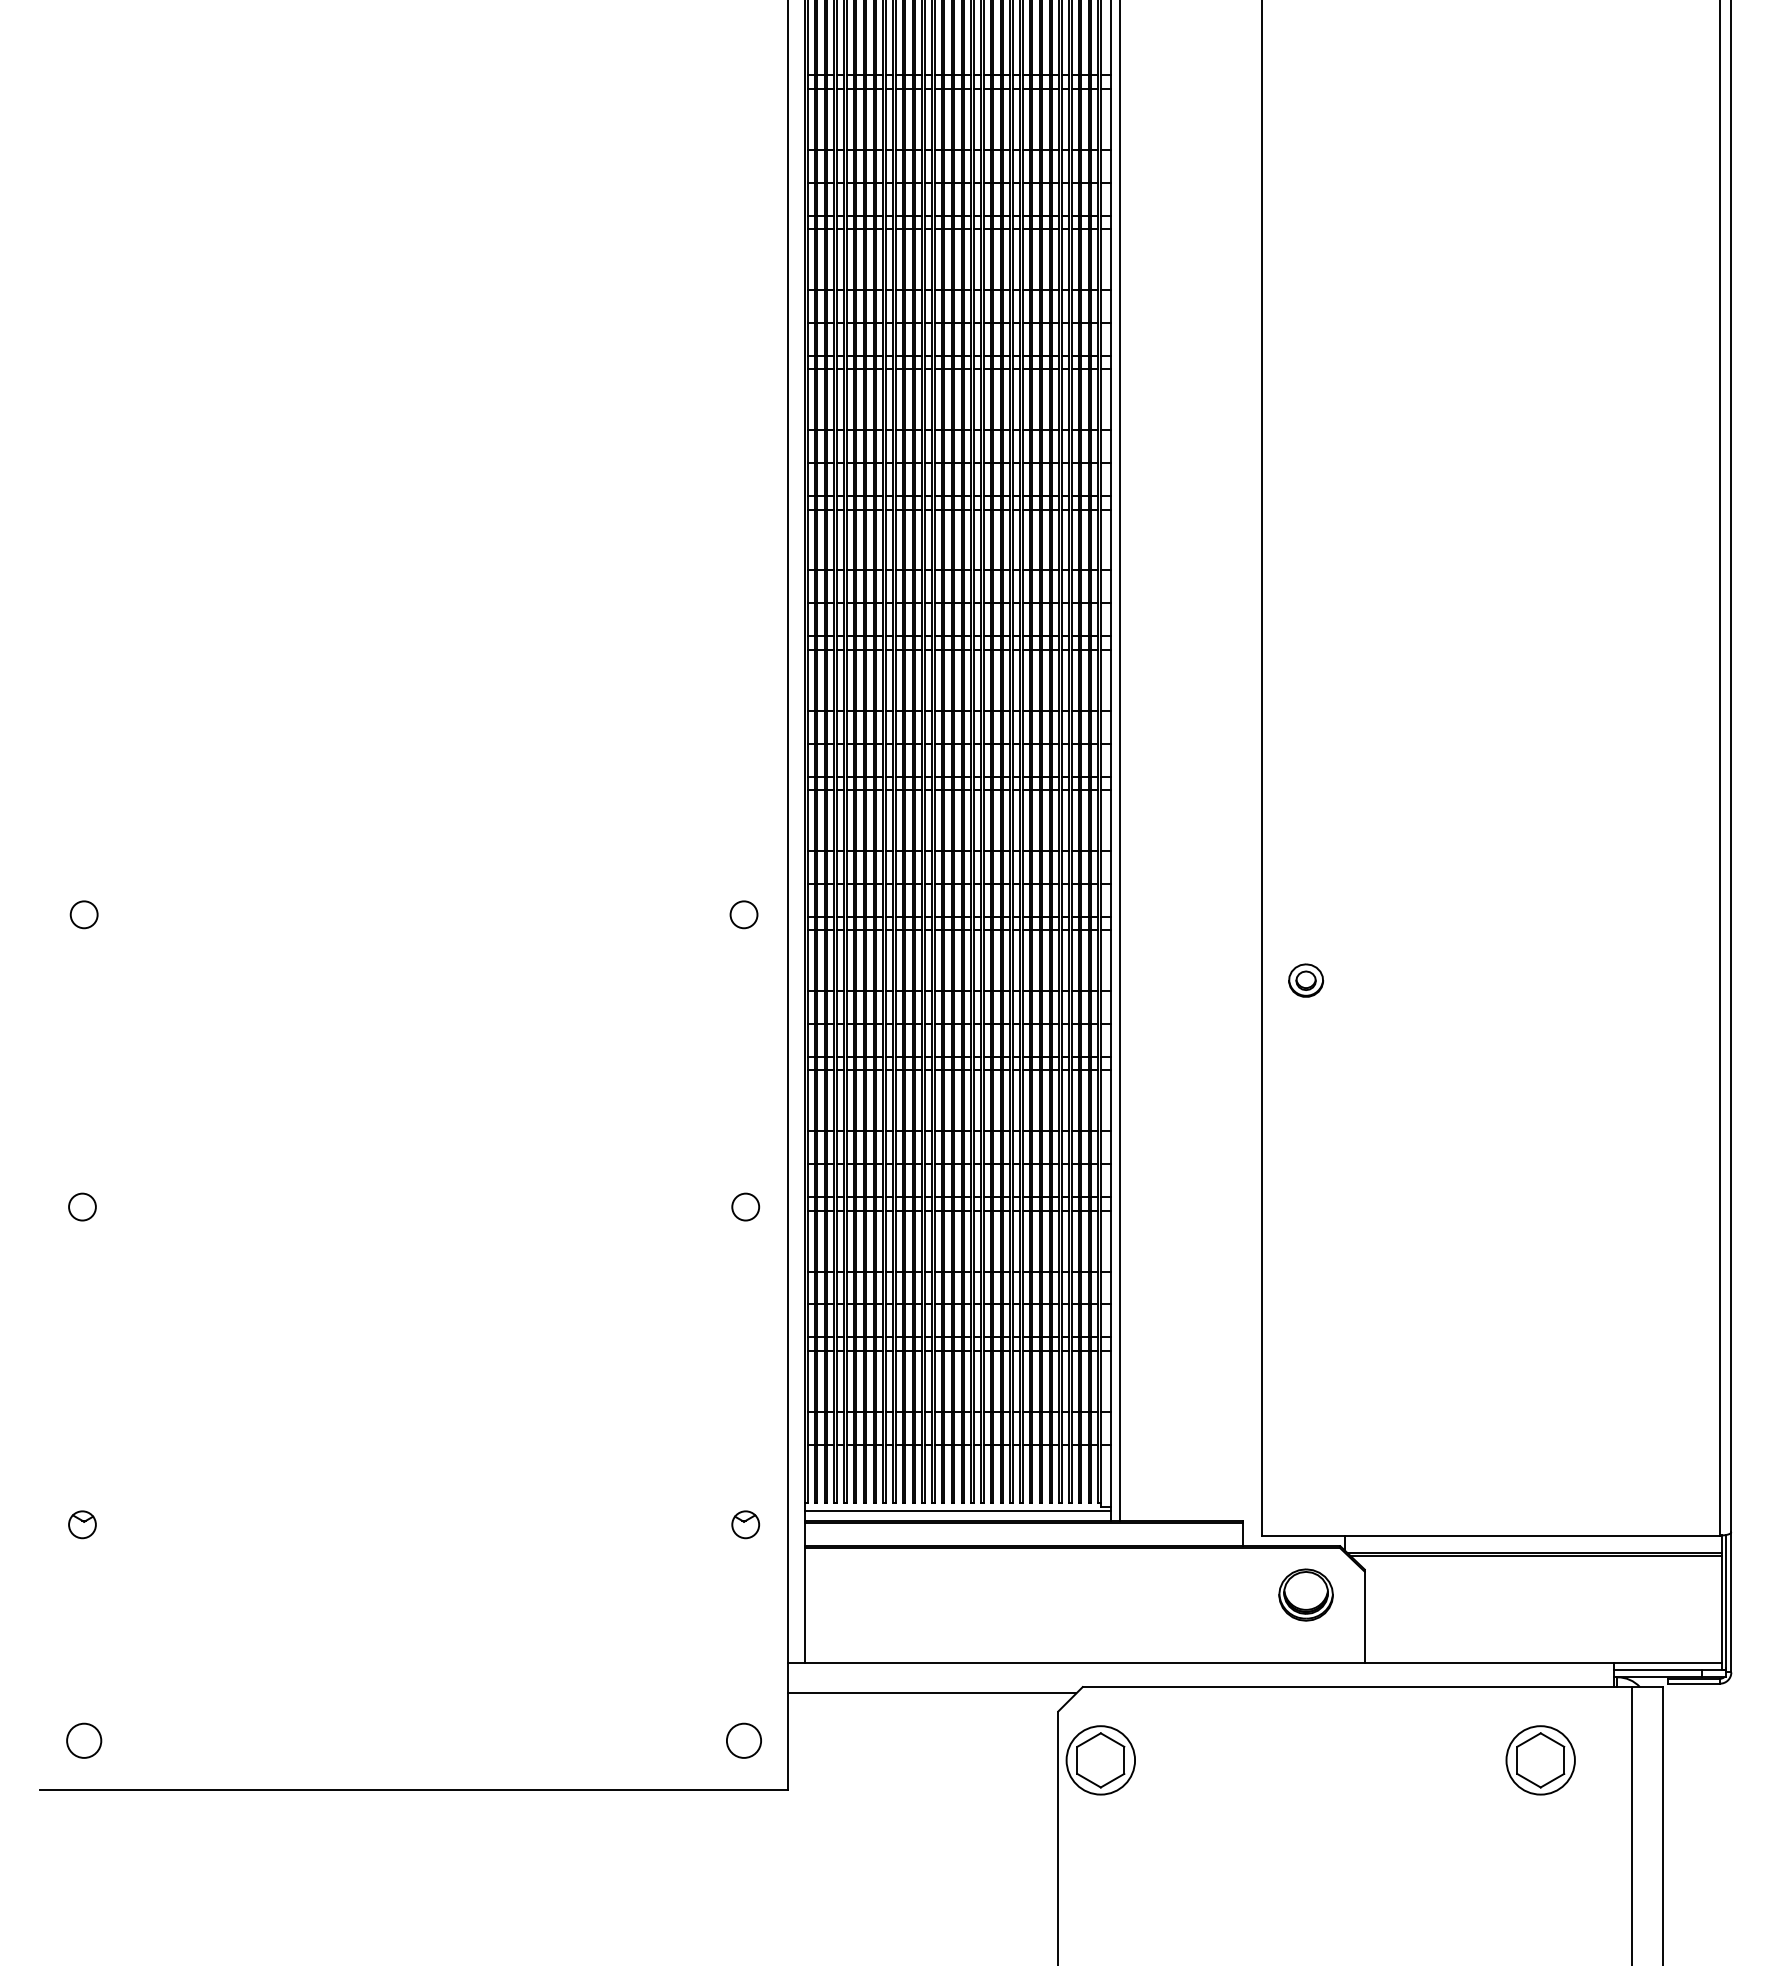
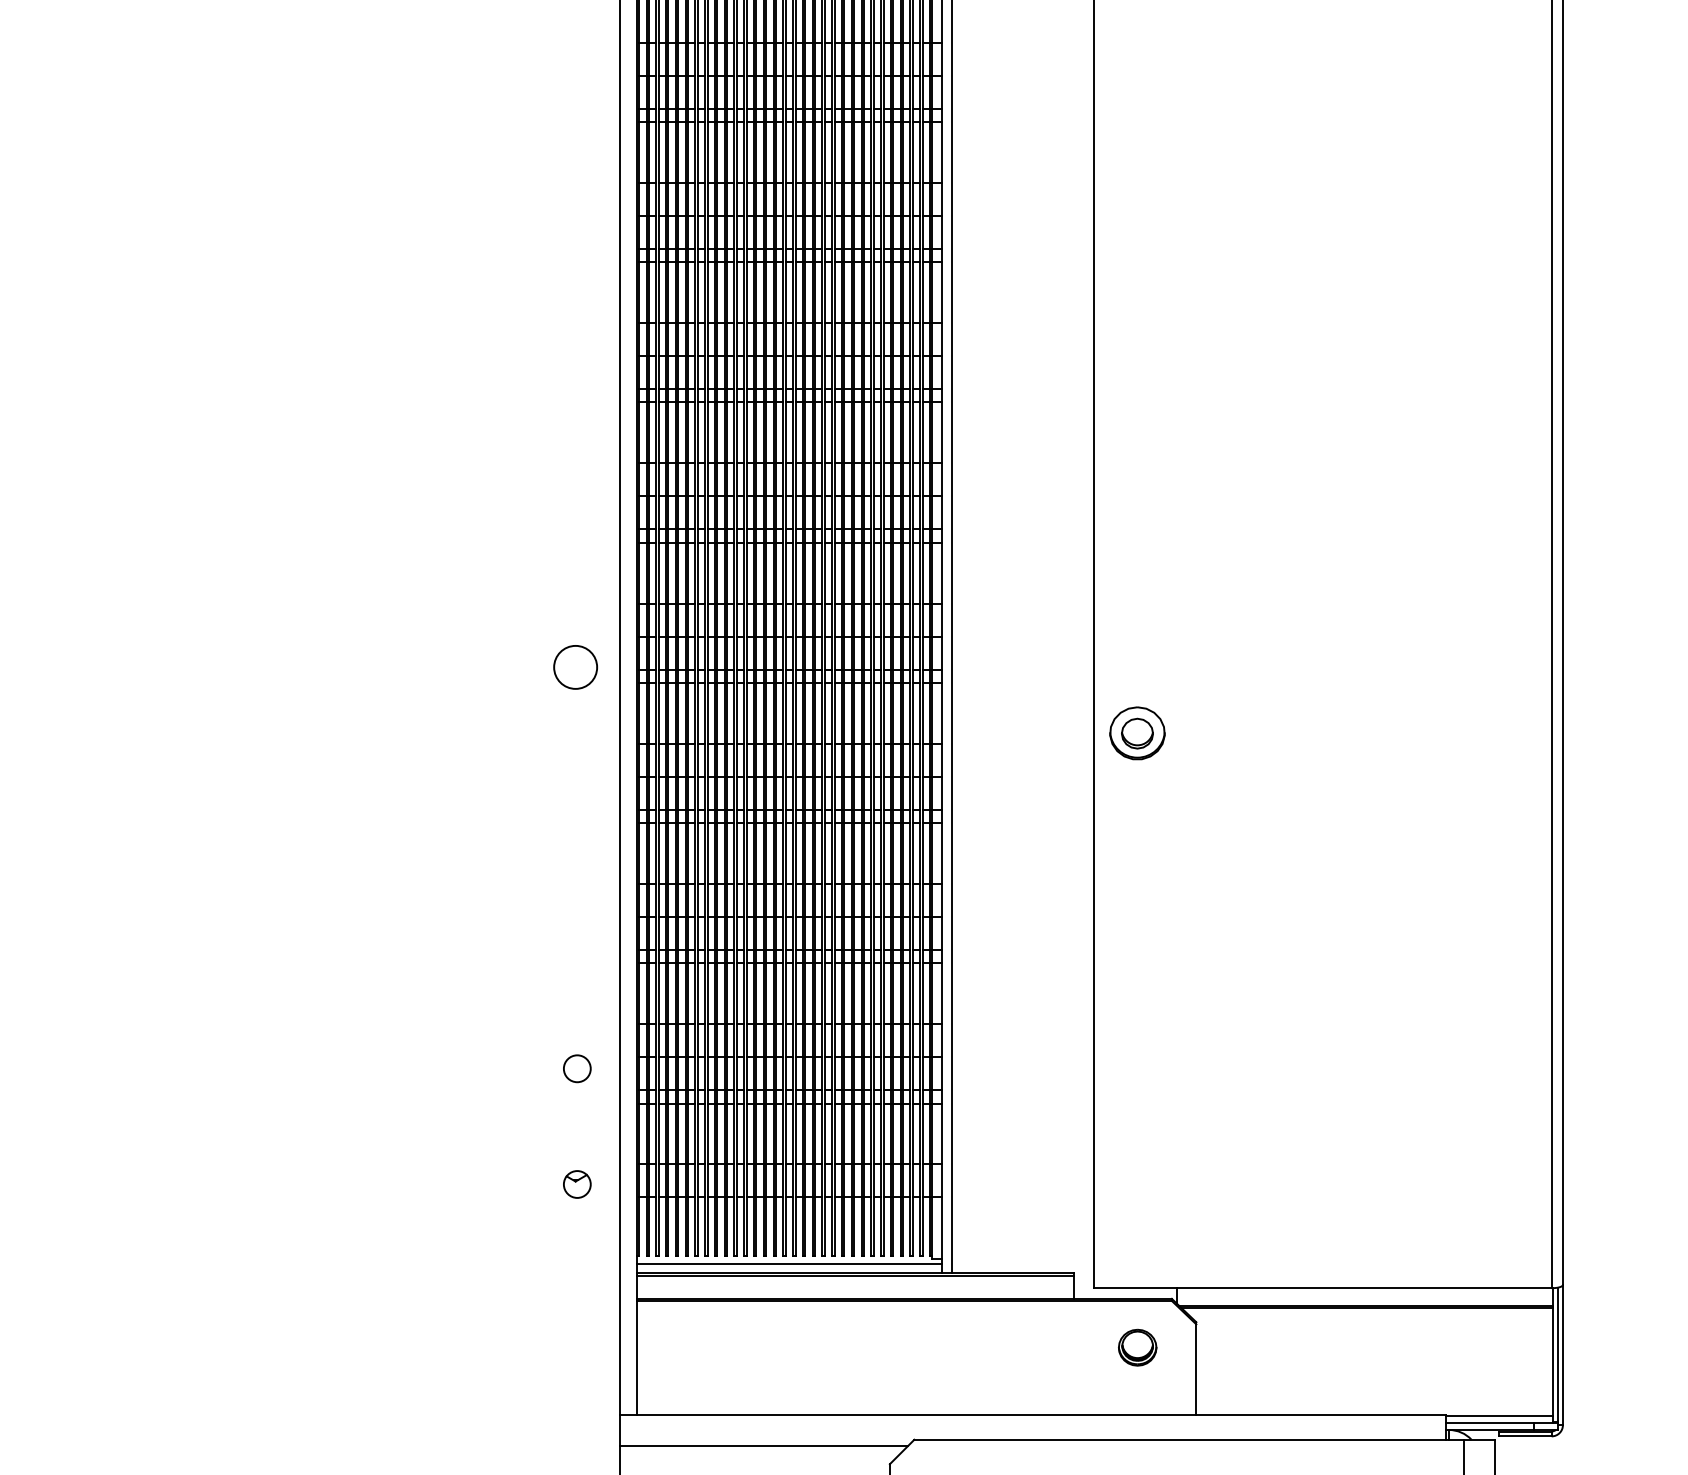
circle: (743, 914) -> (575, 667), size x1.6
part: (1306, 980) -> (1138, 733), size x1.6
circle: (745, 1206) -> (577, 1068), moved
part: (745, 1524) -> (577, 1184), moved
part: (1305, 1594) -> (1137, 1347), size x0.7

